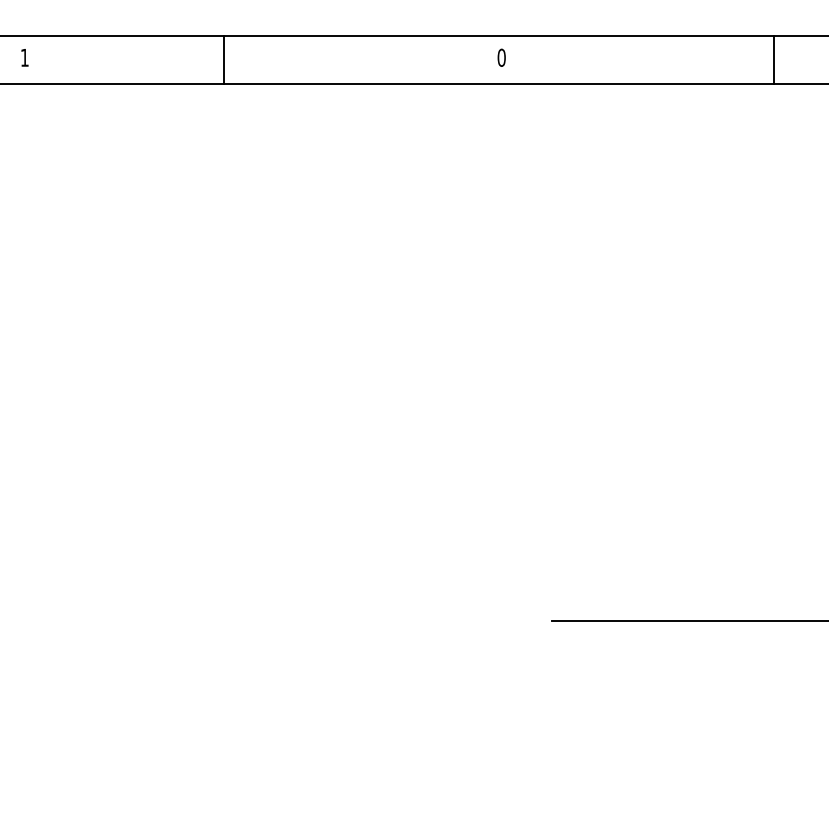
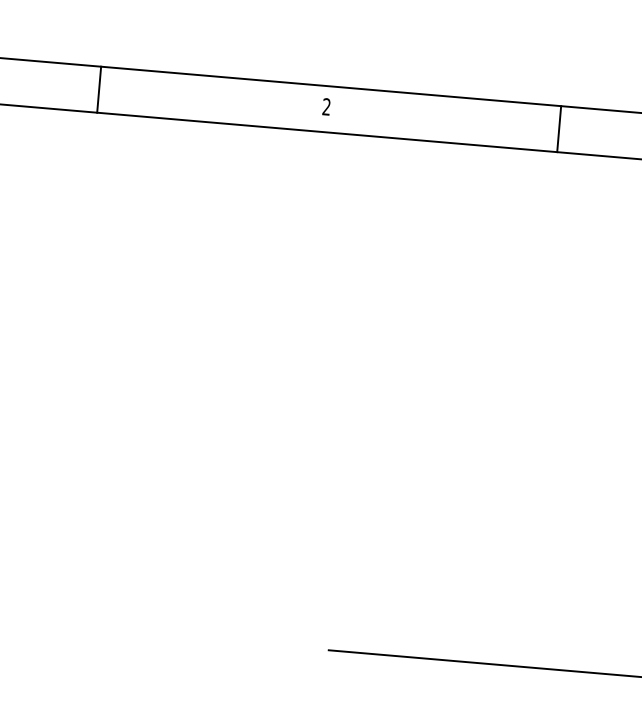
text: (501, 57) -> (326, 106), 0 -> 2
line: (224, 60) -> (99, 90), moved
line: (773, 60) -> (558, 129), moved

